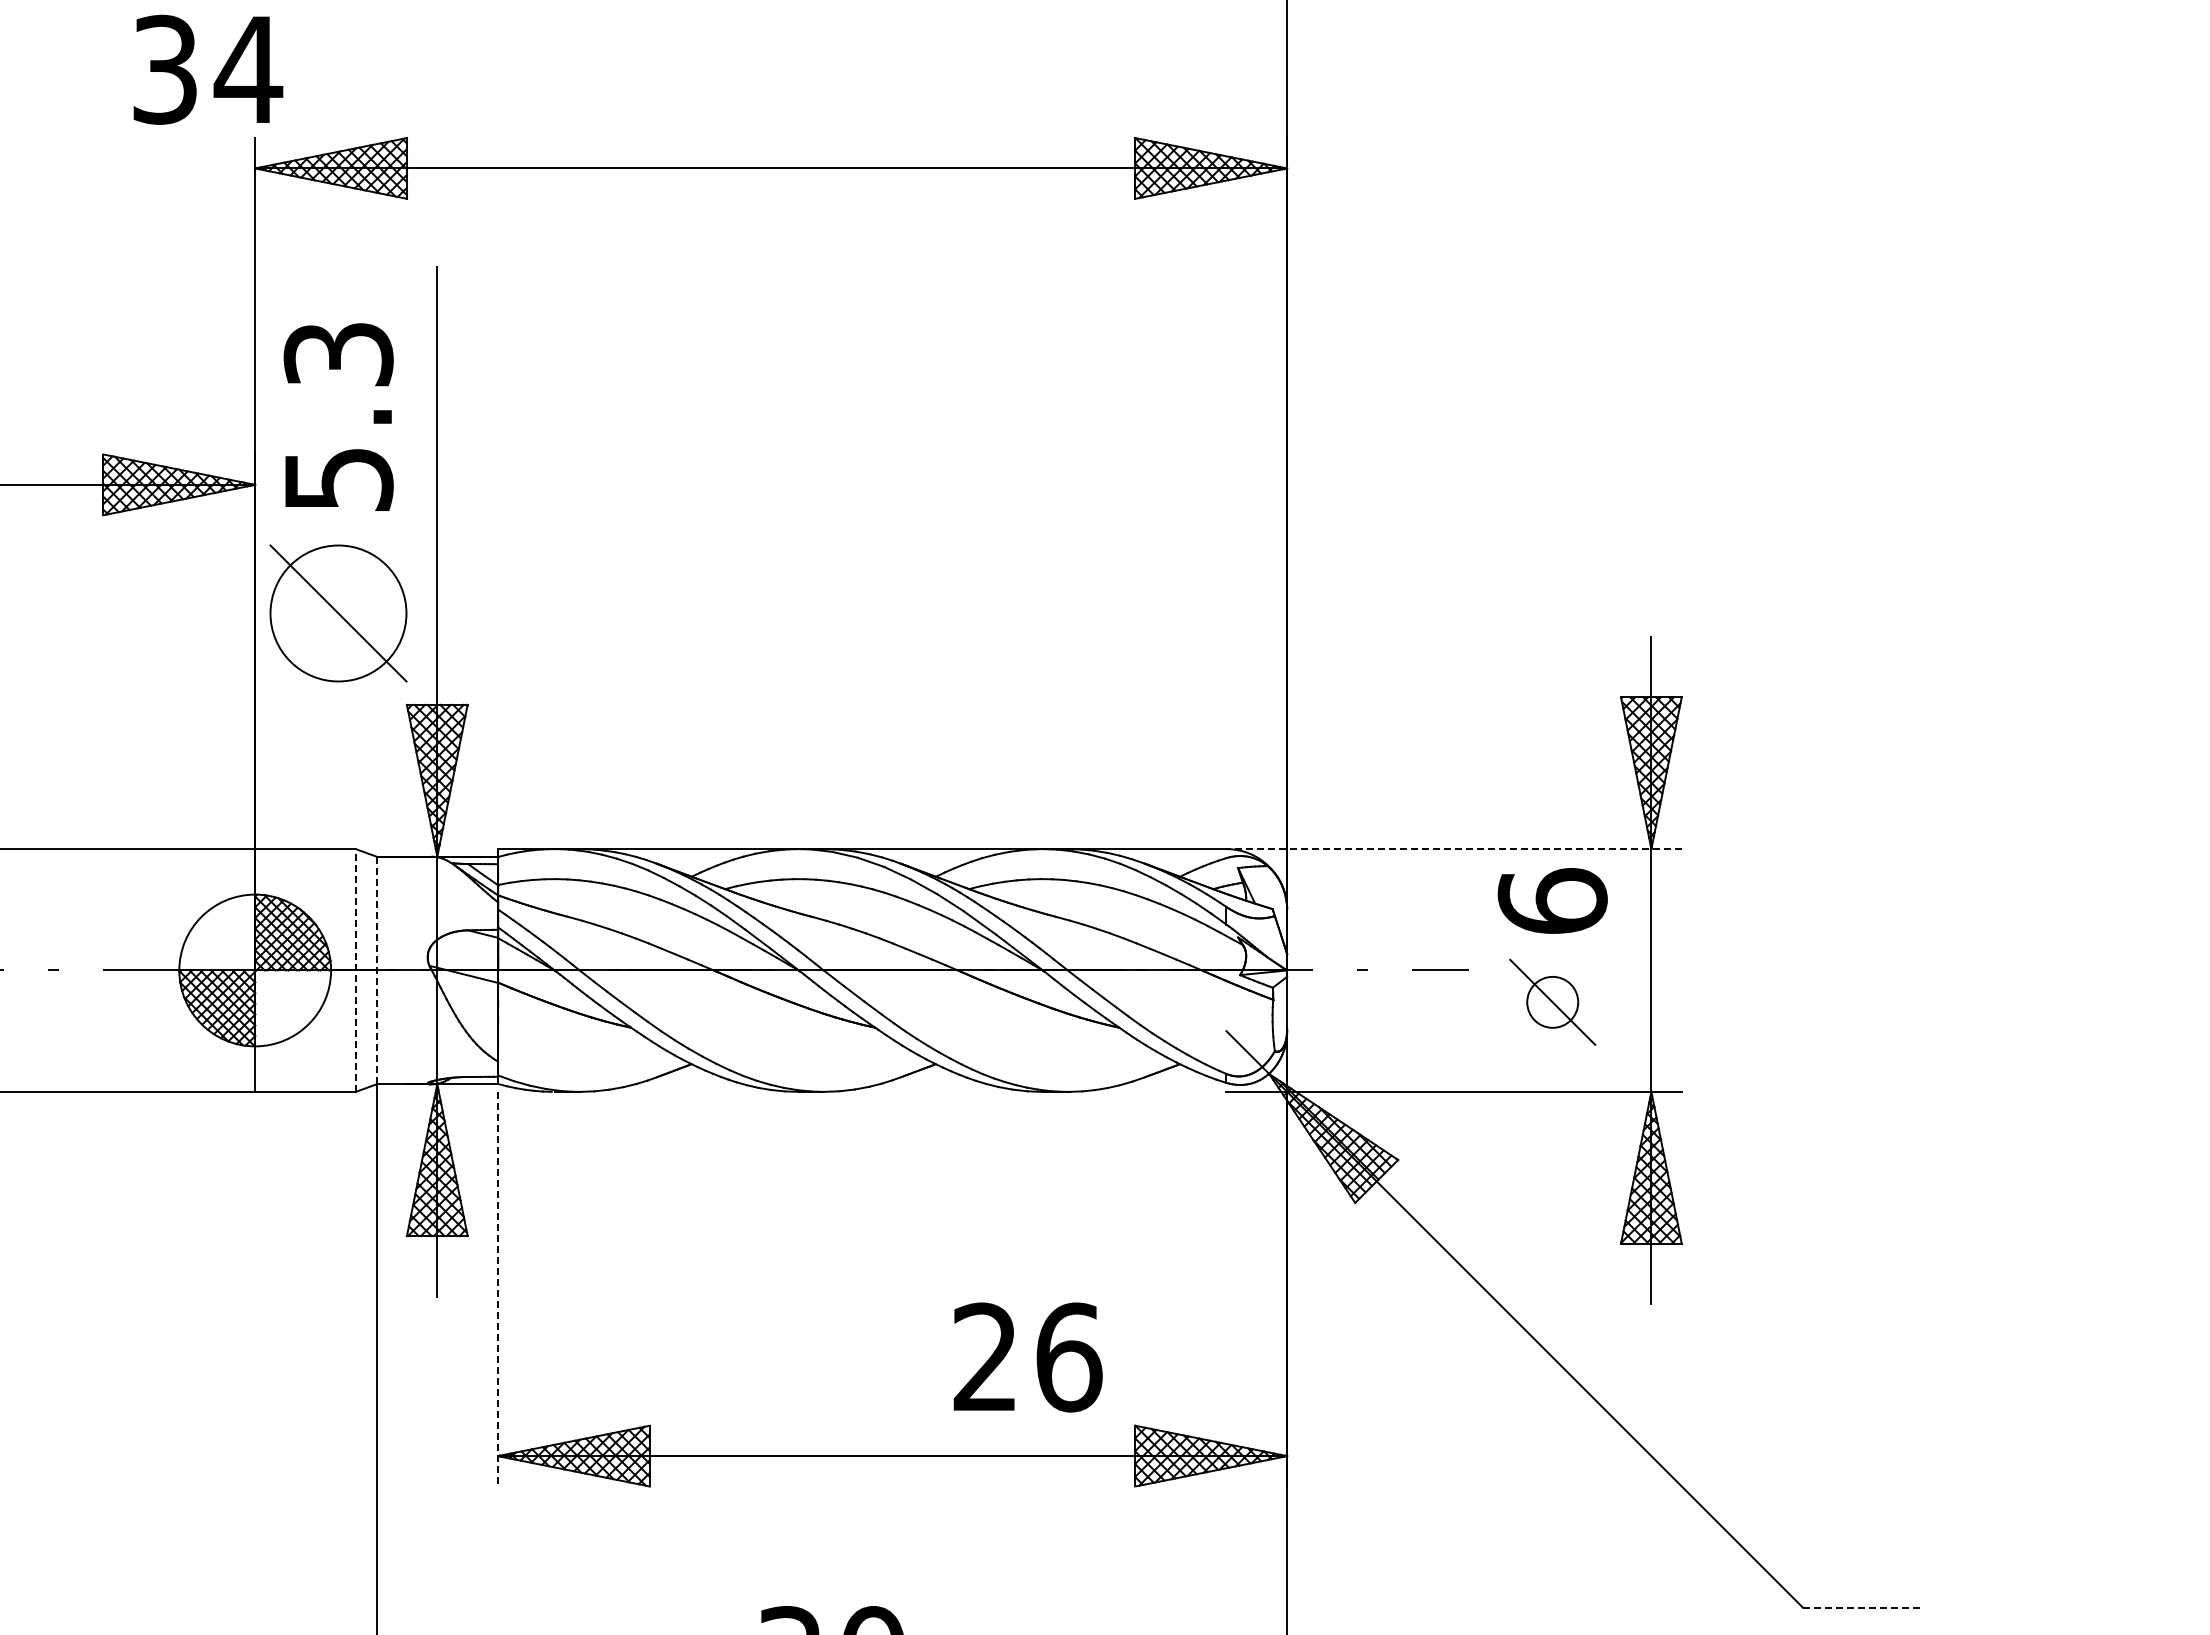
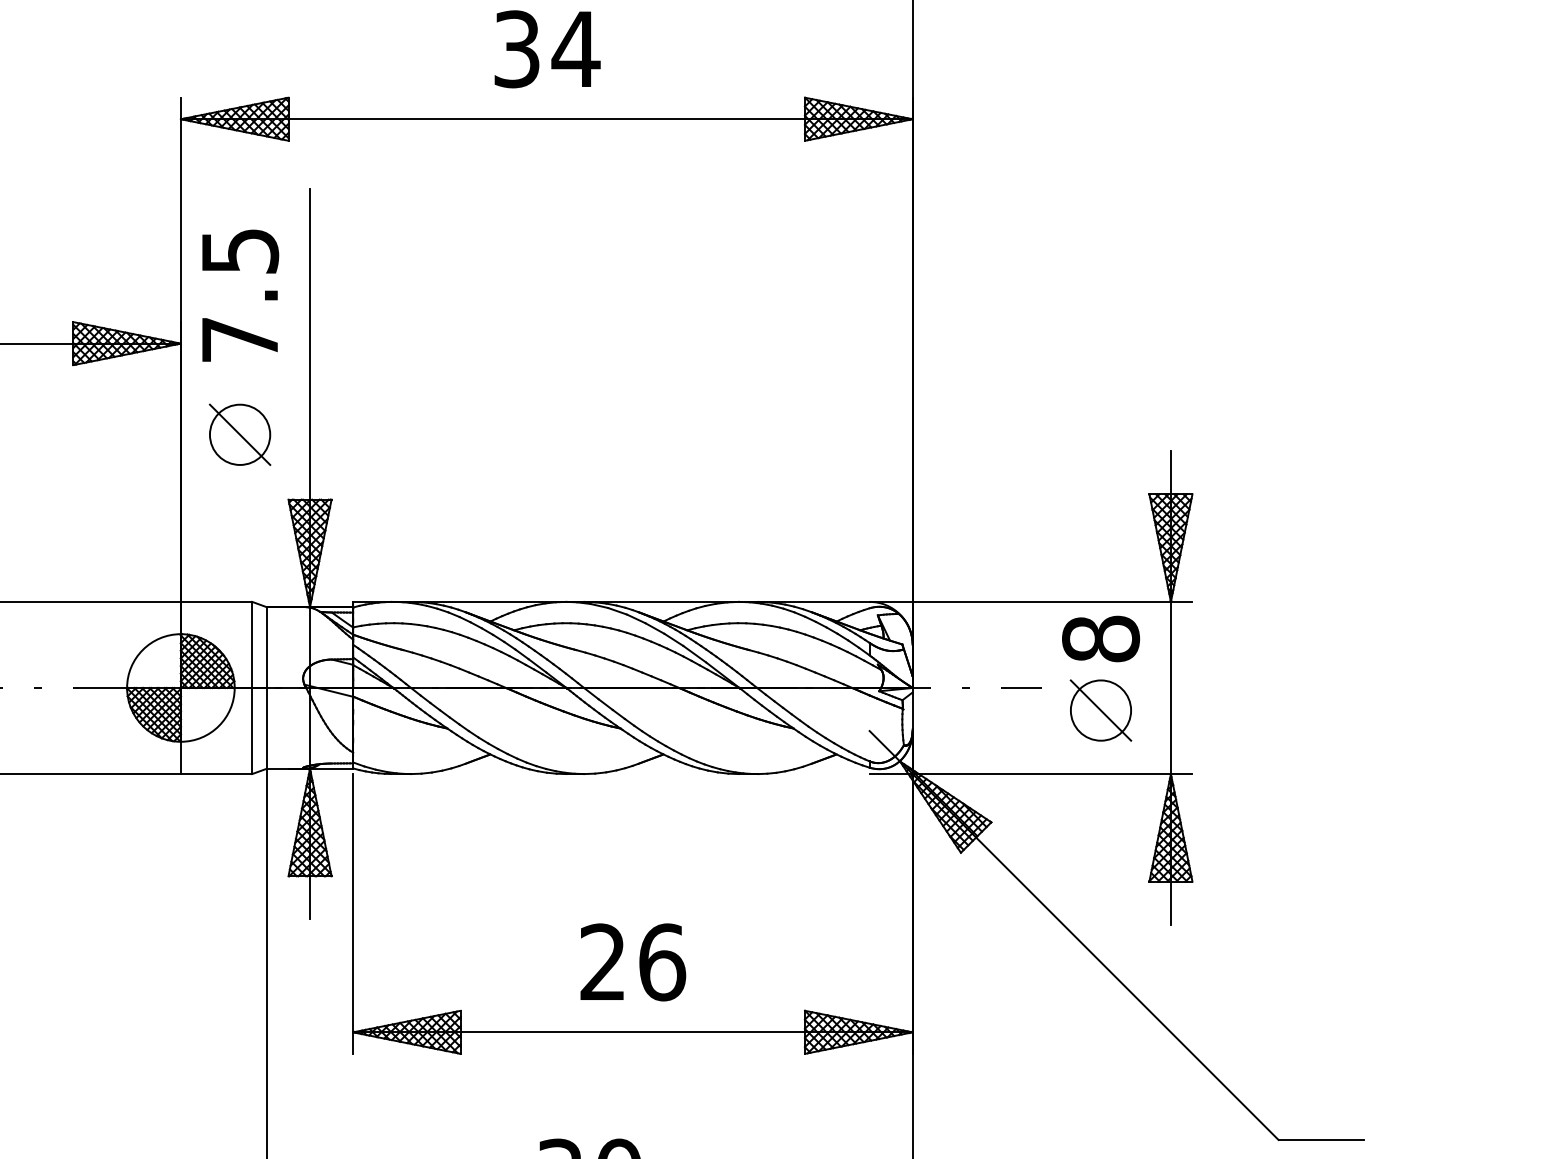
text: (208, 69) -> (547, 49), moved
text: (338, 416) -> (239, 295), 5.3 -> 7.5
part: (338, 613) -> (239, 434), size x0.62
line: (1454, 849) -> (1031, 602), dashed -> solid
text: (1552, 901) -> (1100, 639), 6 -> 8
line: (355, 970) -> (252, 687), dashed -> solid
line: (376, 970) -> (266, 687), dashed -> solid
circle: (1552, 1001) -> (1100, 709), size x1.67
line: (498, 1289) -> (353, 914), dashed -> solid
text: (1027, 1357) -> (632, 962), moved
line: (1863, 1607) -> (1321, 1139), dashed -> solid

